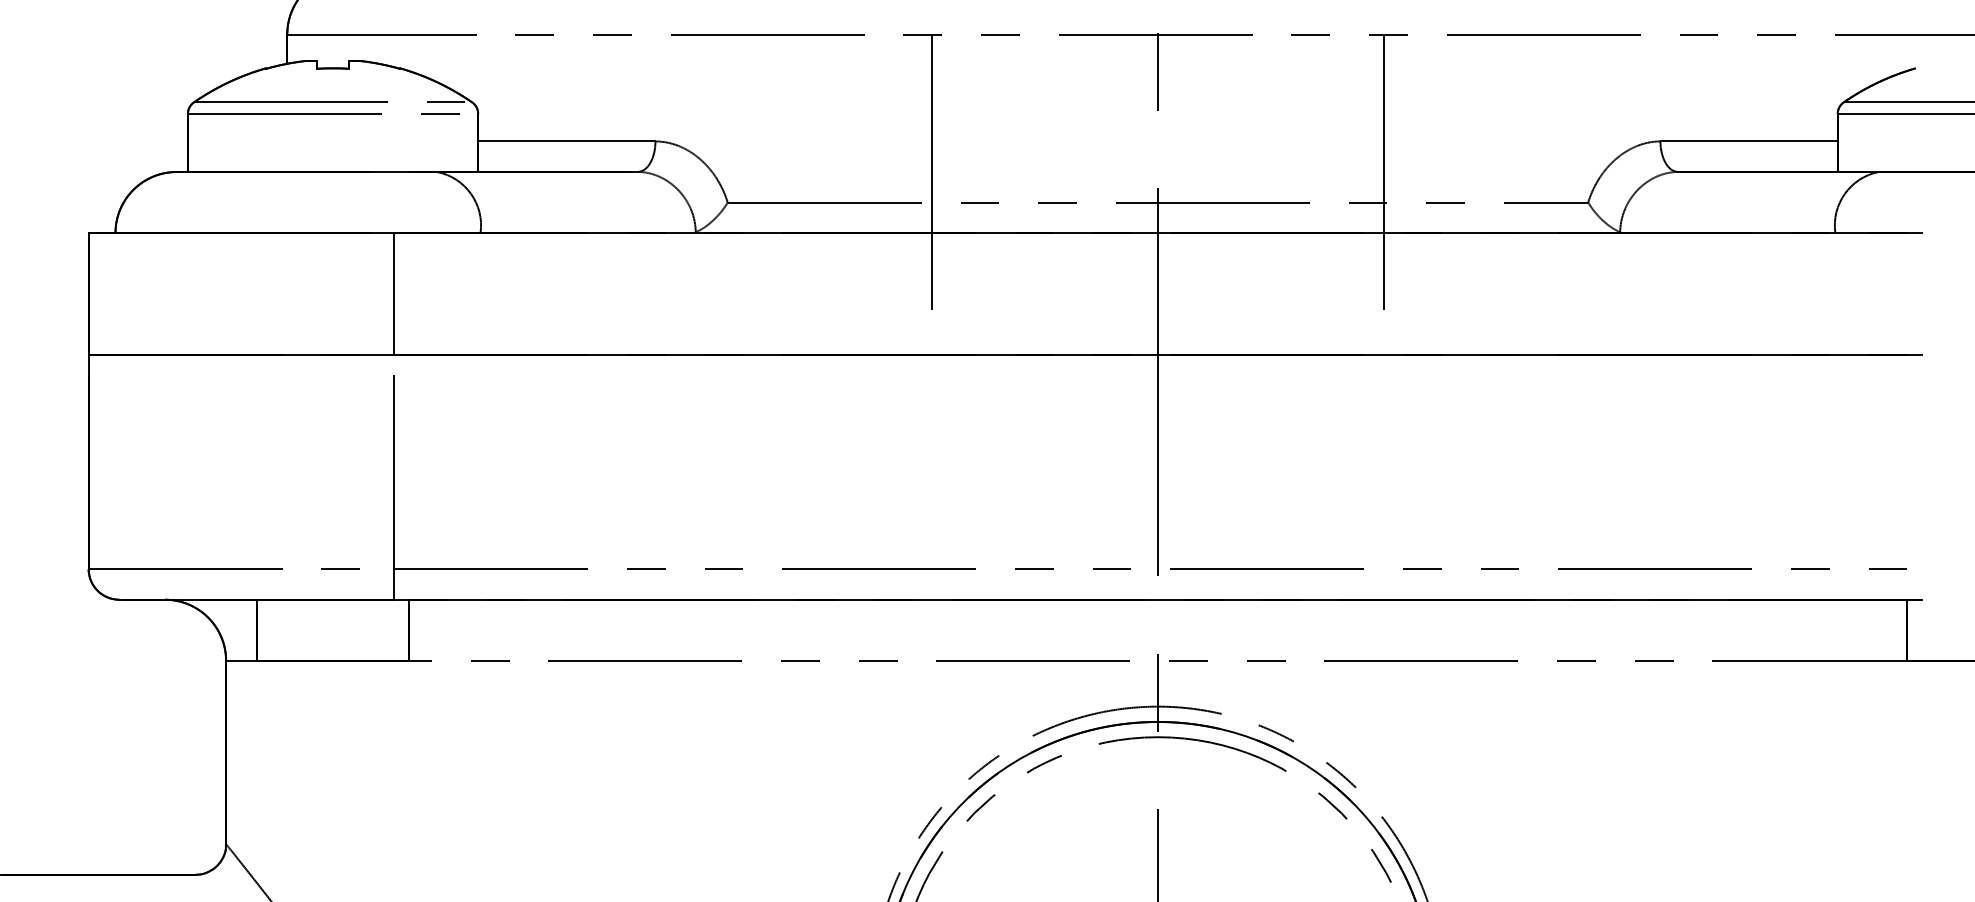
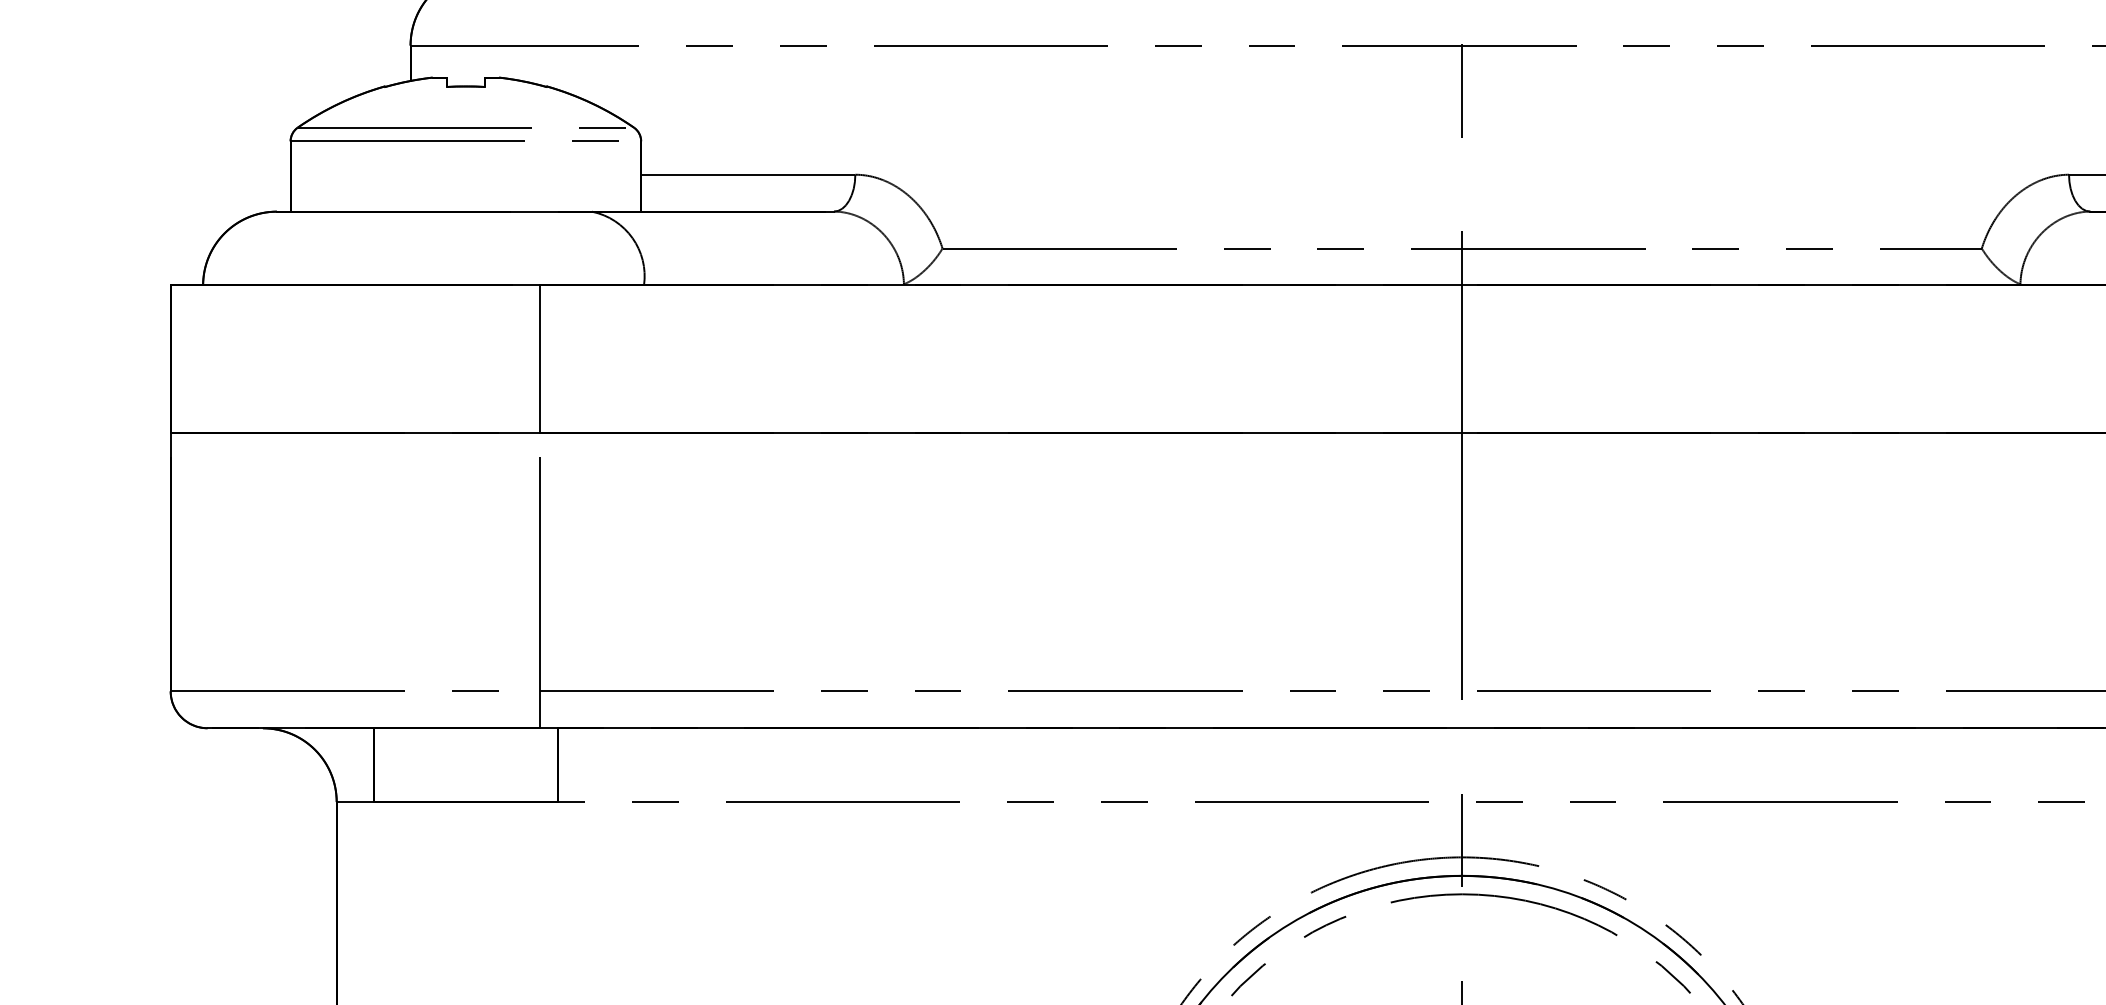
line: (932, 173) -> (1189, 213), removed
line: (1383, 173) -> (1734, 213), removed

